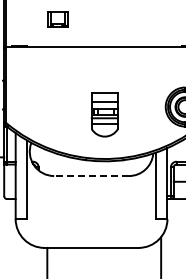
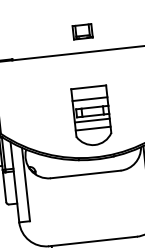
part: (57, 19) -> (82, 31), moved
part: (104, 114) -> (91, 115), size x1.43
line: (91, 176) -> (85, 174), dashed -> solid

